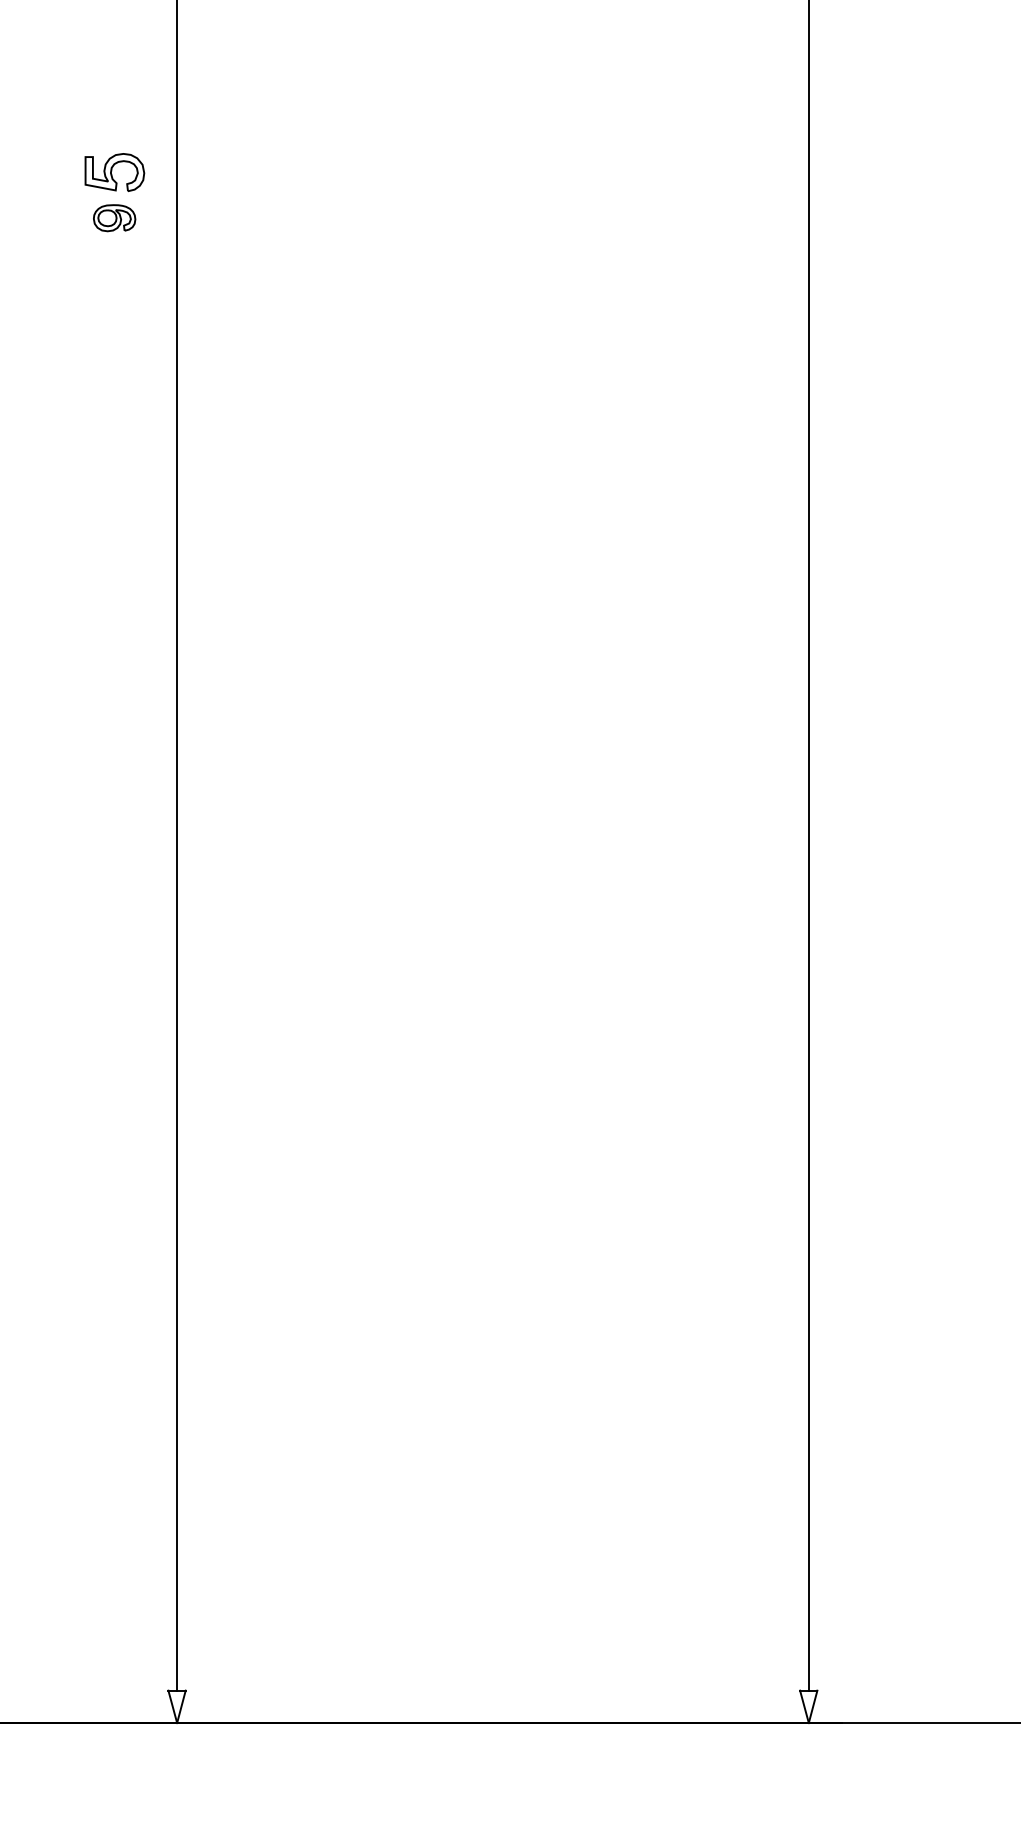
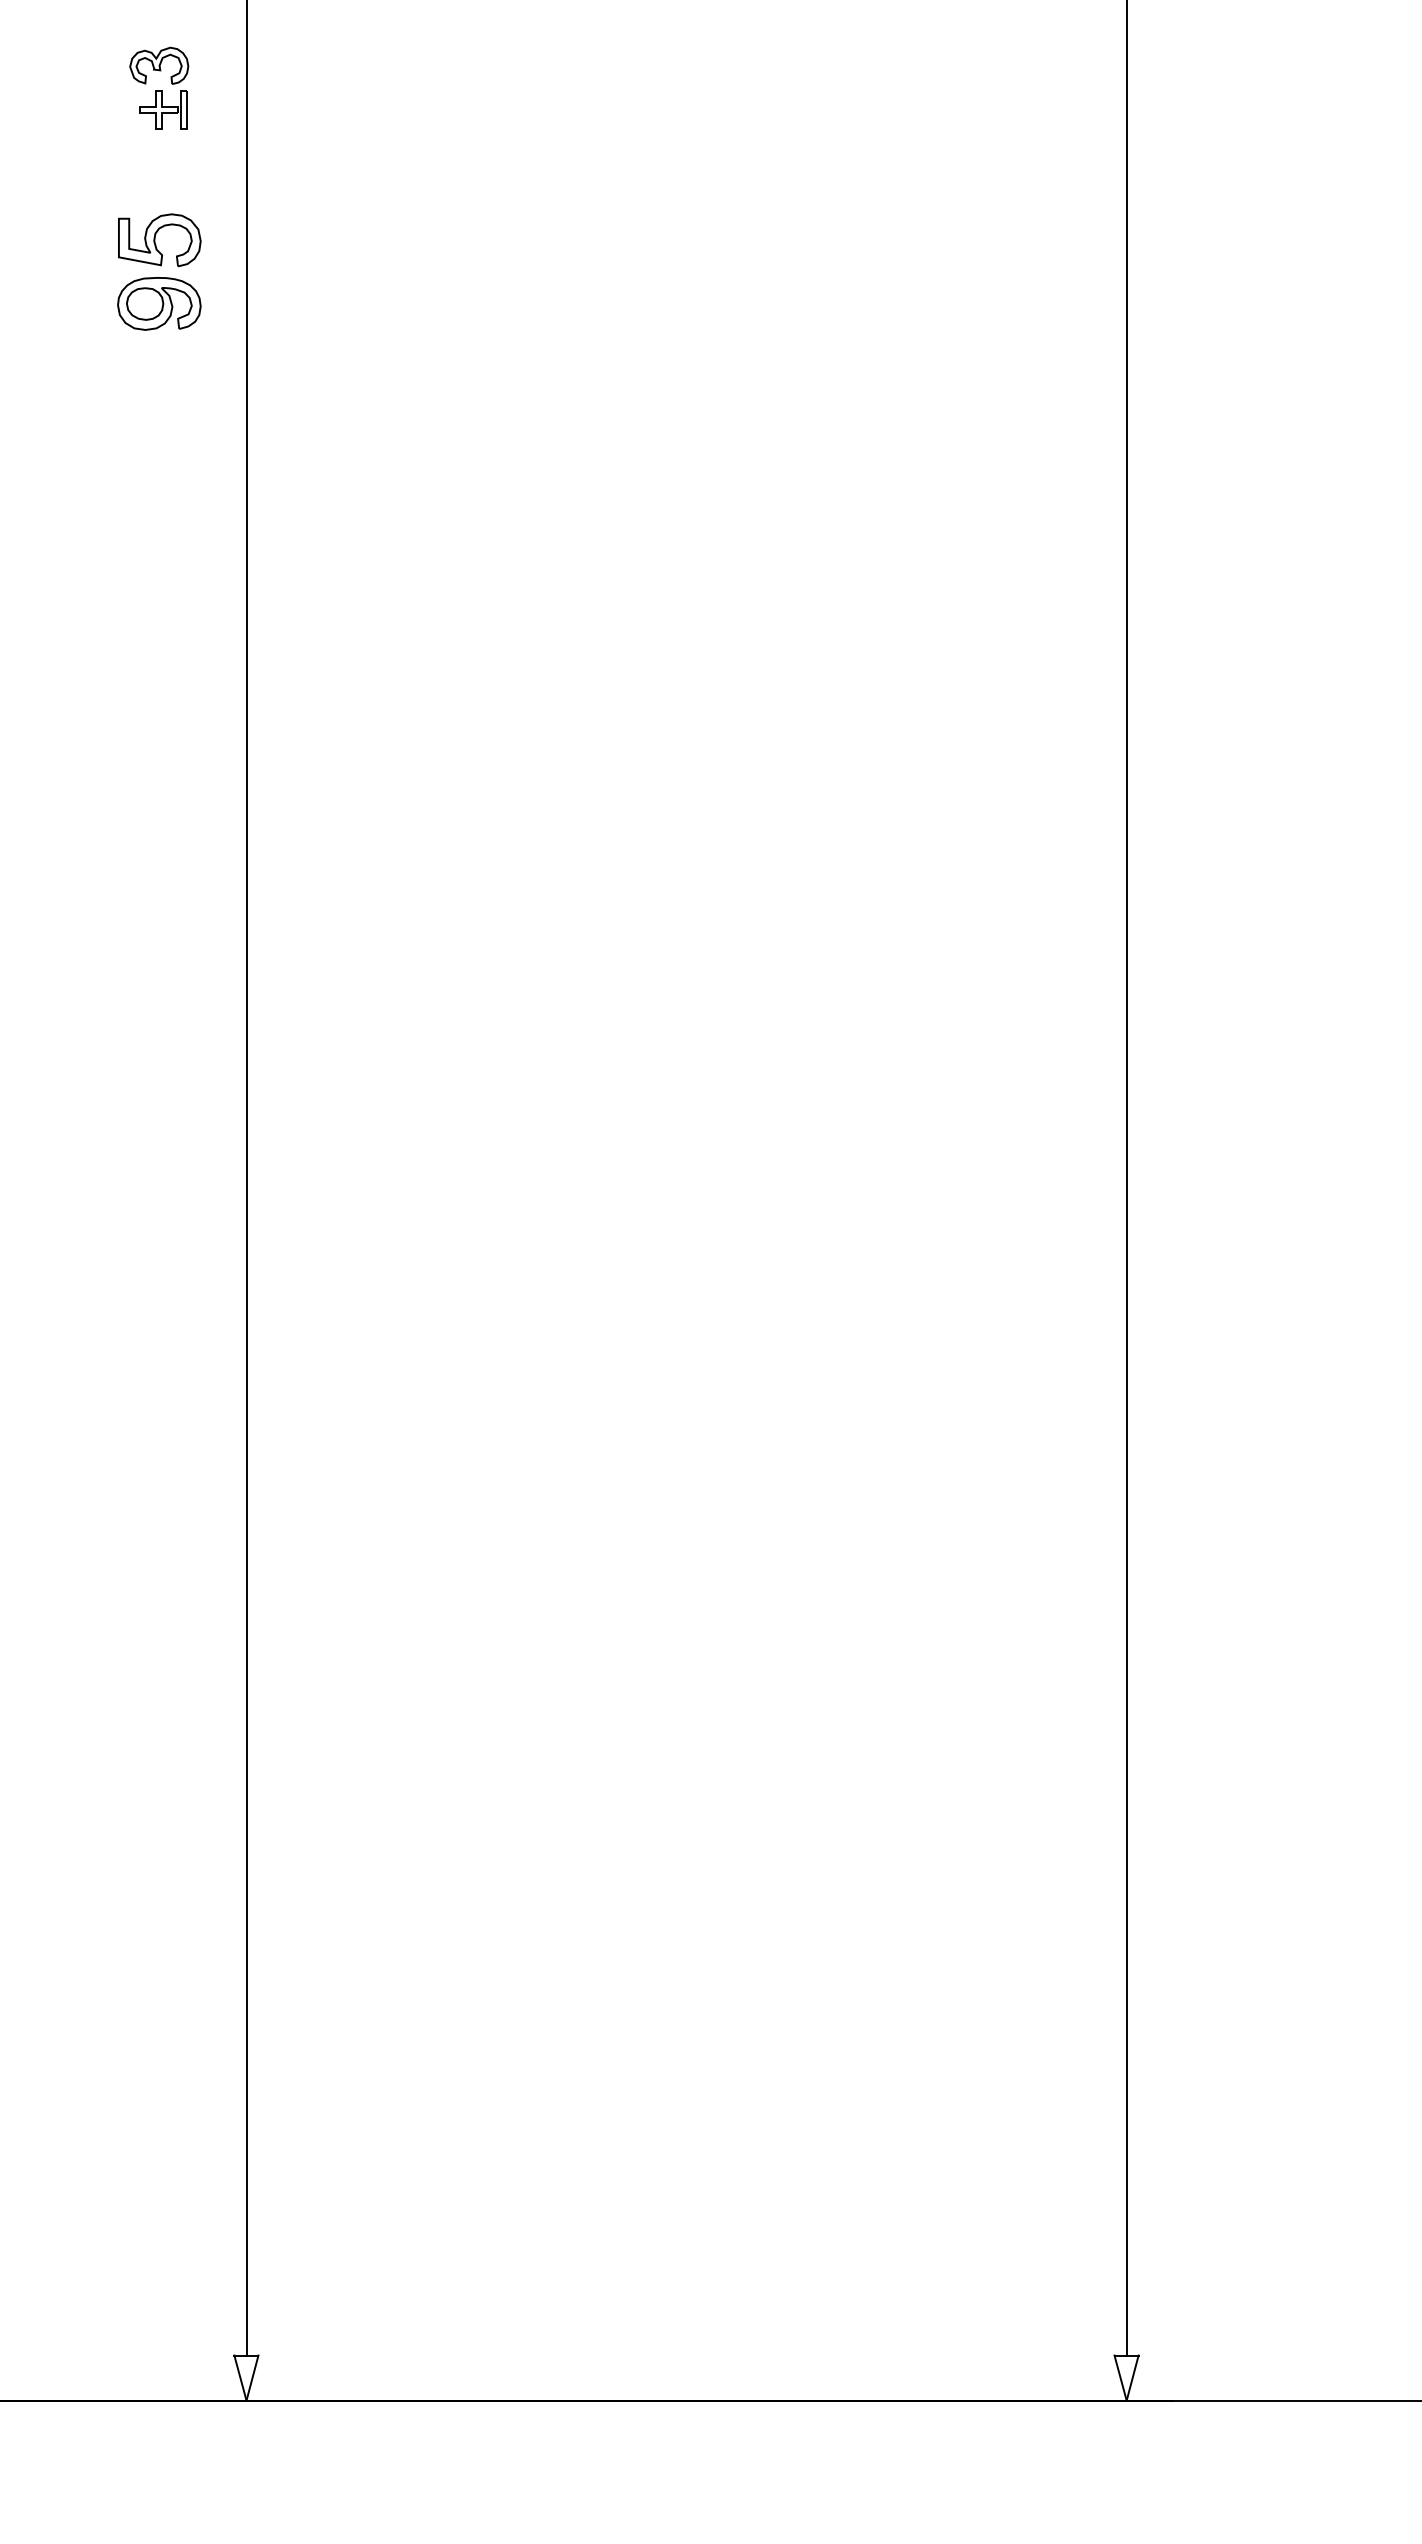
part: (114, 62) -> (159, 87), added
part: (114, 217) -> (159, 303), size x1.43

